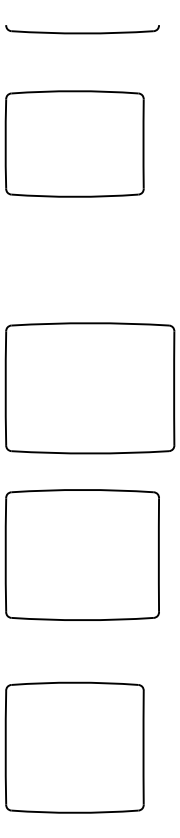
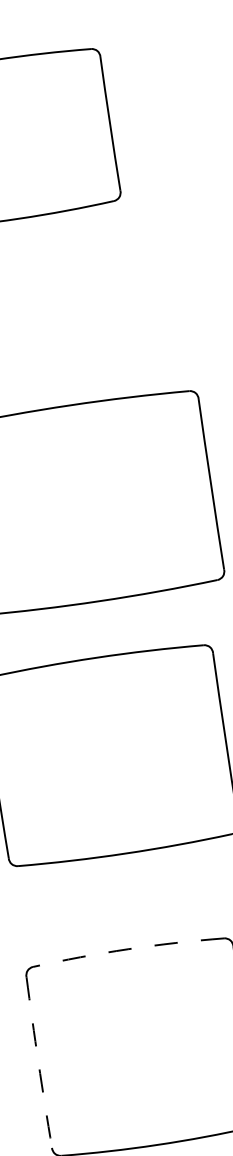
arc: (74, 682) -> (127, 949), solid -> dashed
arc: (5, 747) -> (38, 1062), solid -> dashed

